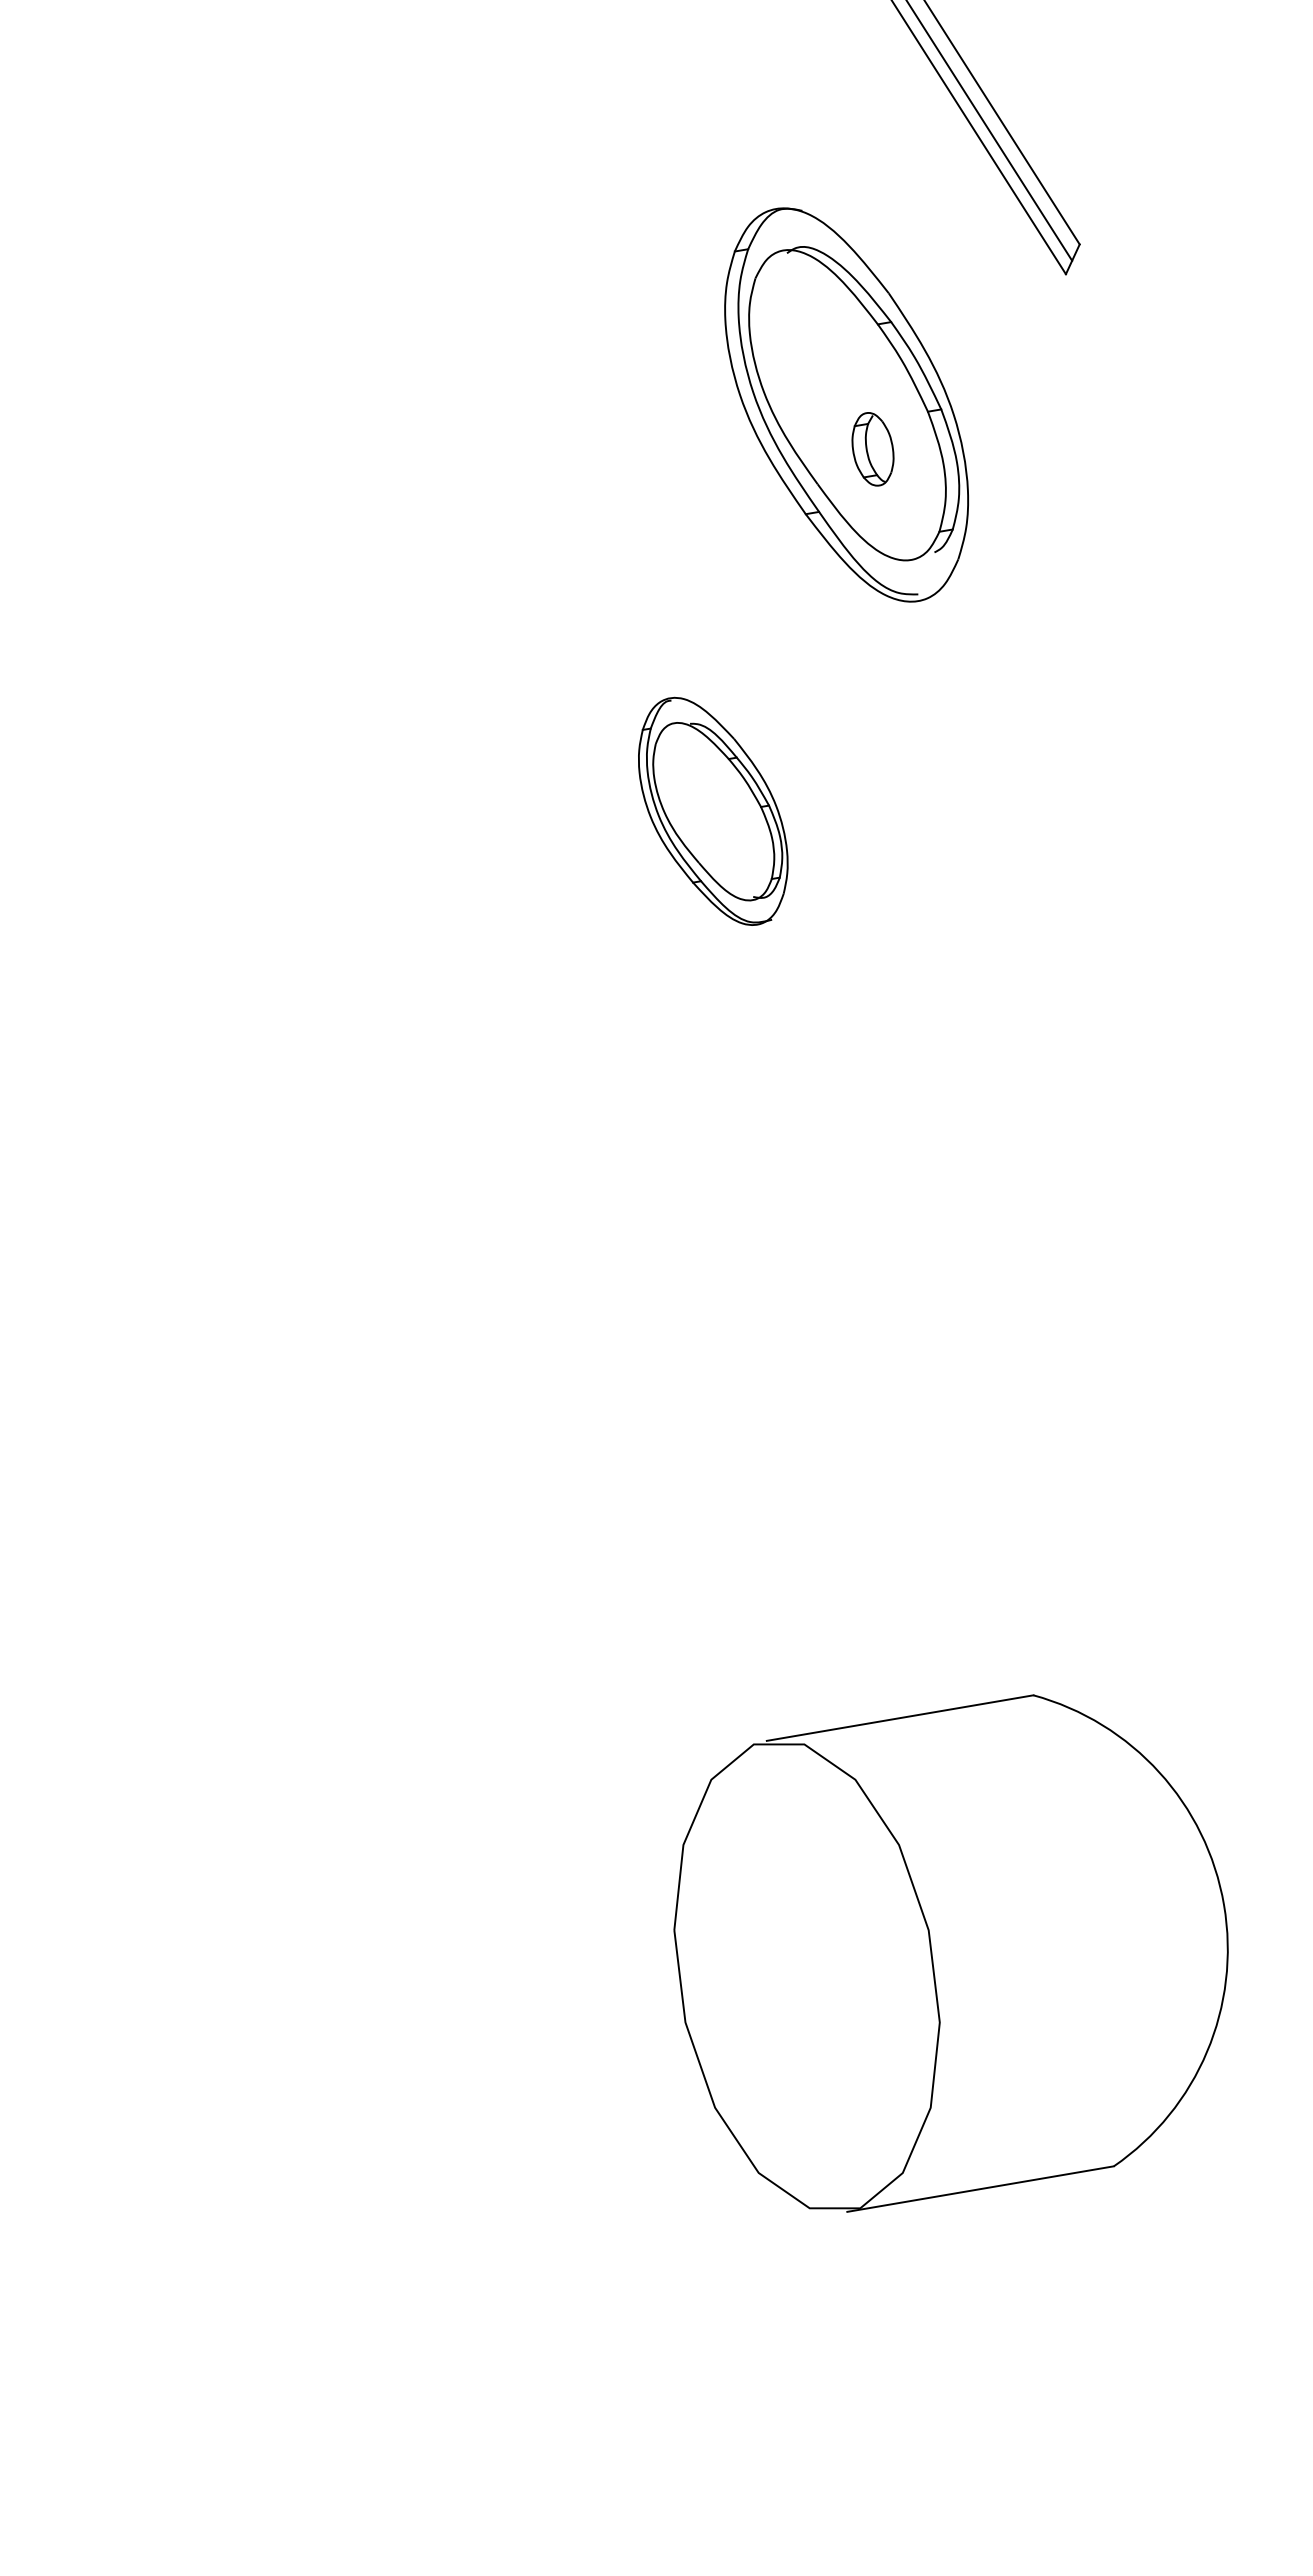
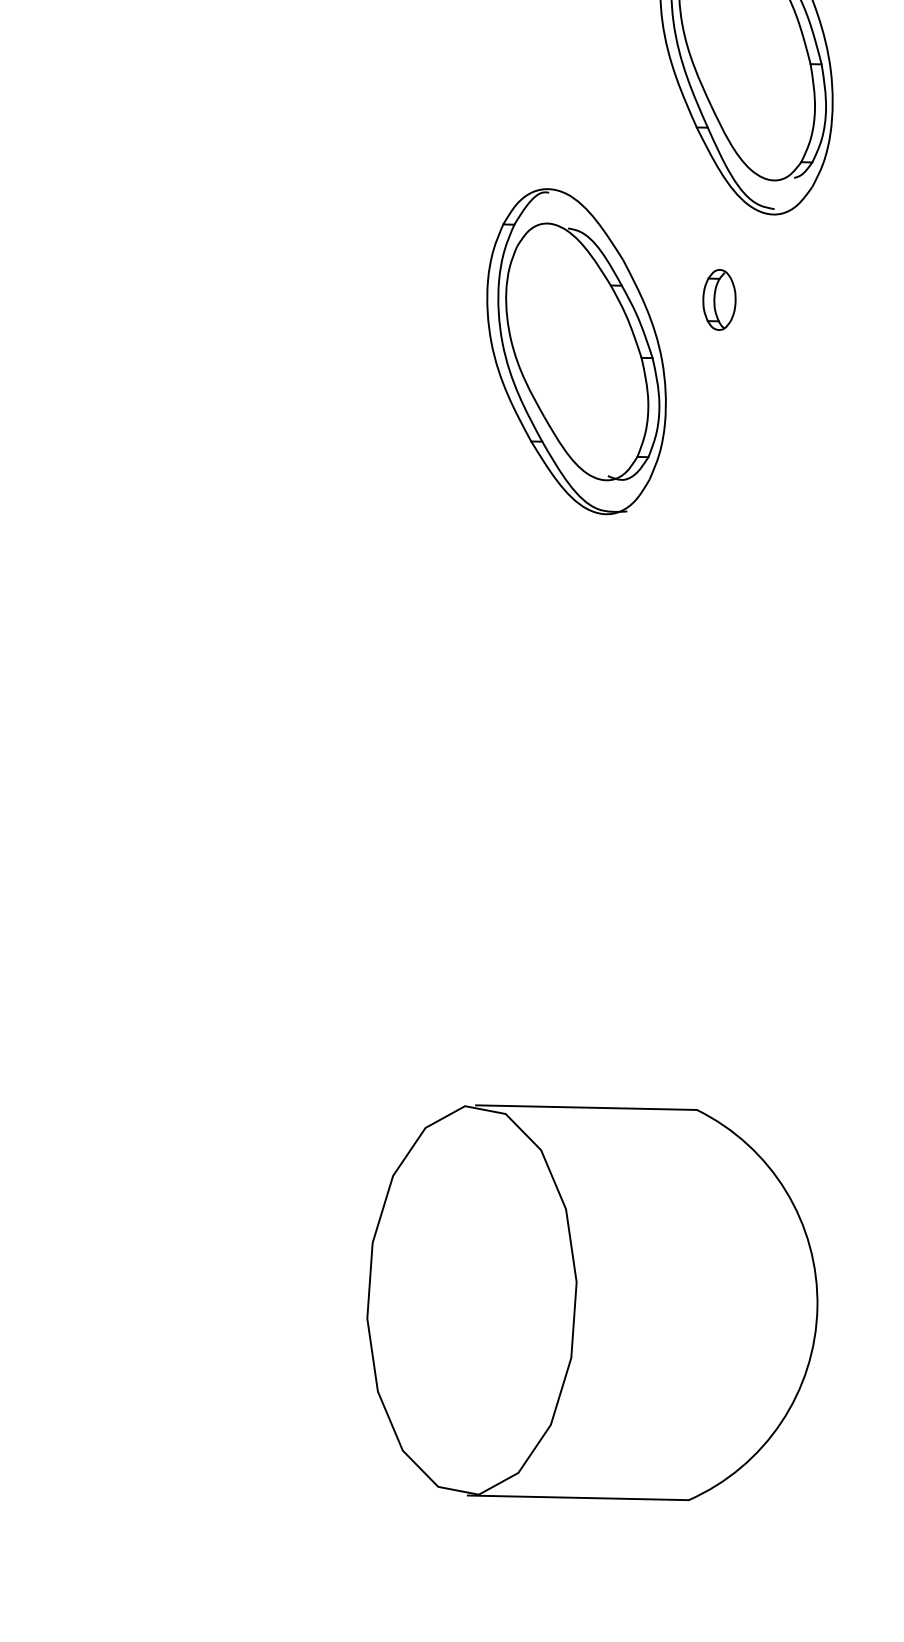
part: (872, 449) -> (719, 300), moved
part: (713, 811) -> (576, 351), size x1.67

